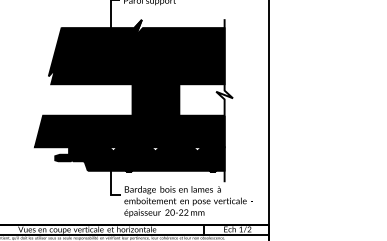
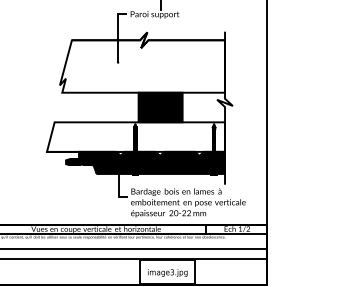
fill: (136, 51) -> (142, 62), removed
fill: (130, 130) -> (136, 136), removed

